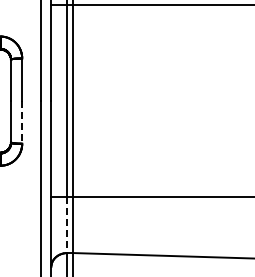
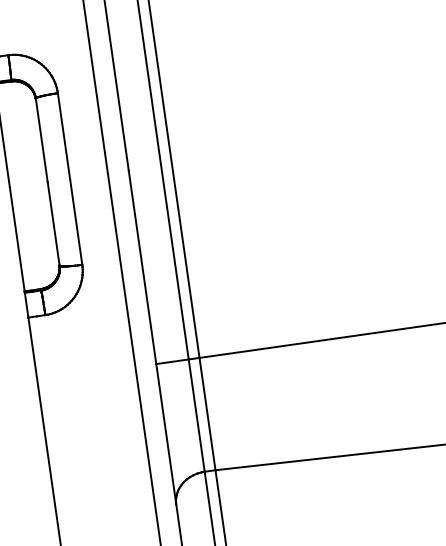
line: (22, 122) -> (76, 221), dashed -> solid
line: (67, 225) -> (196, 416), dashed -> solid

